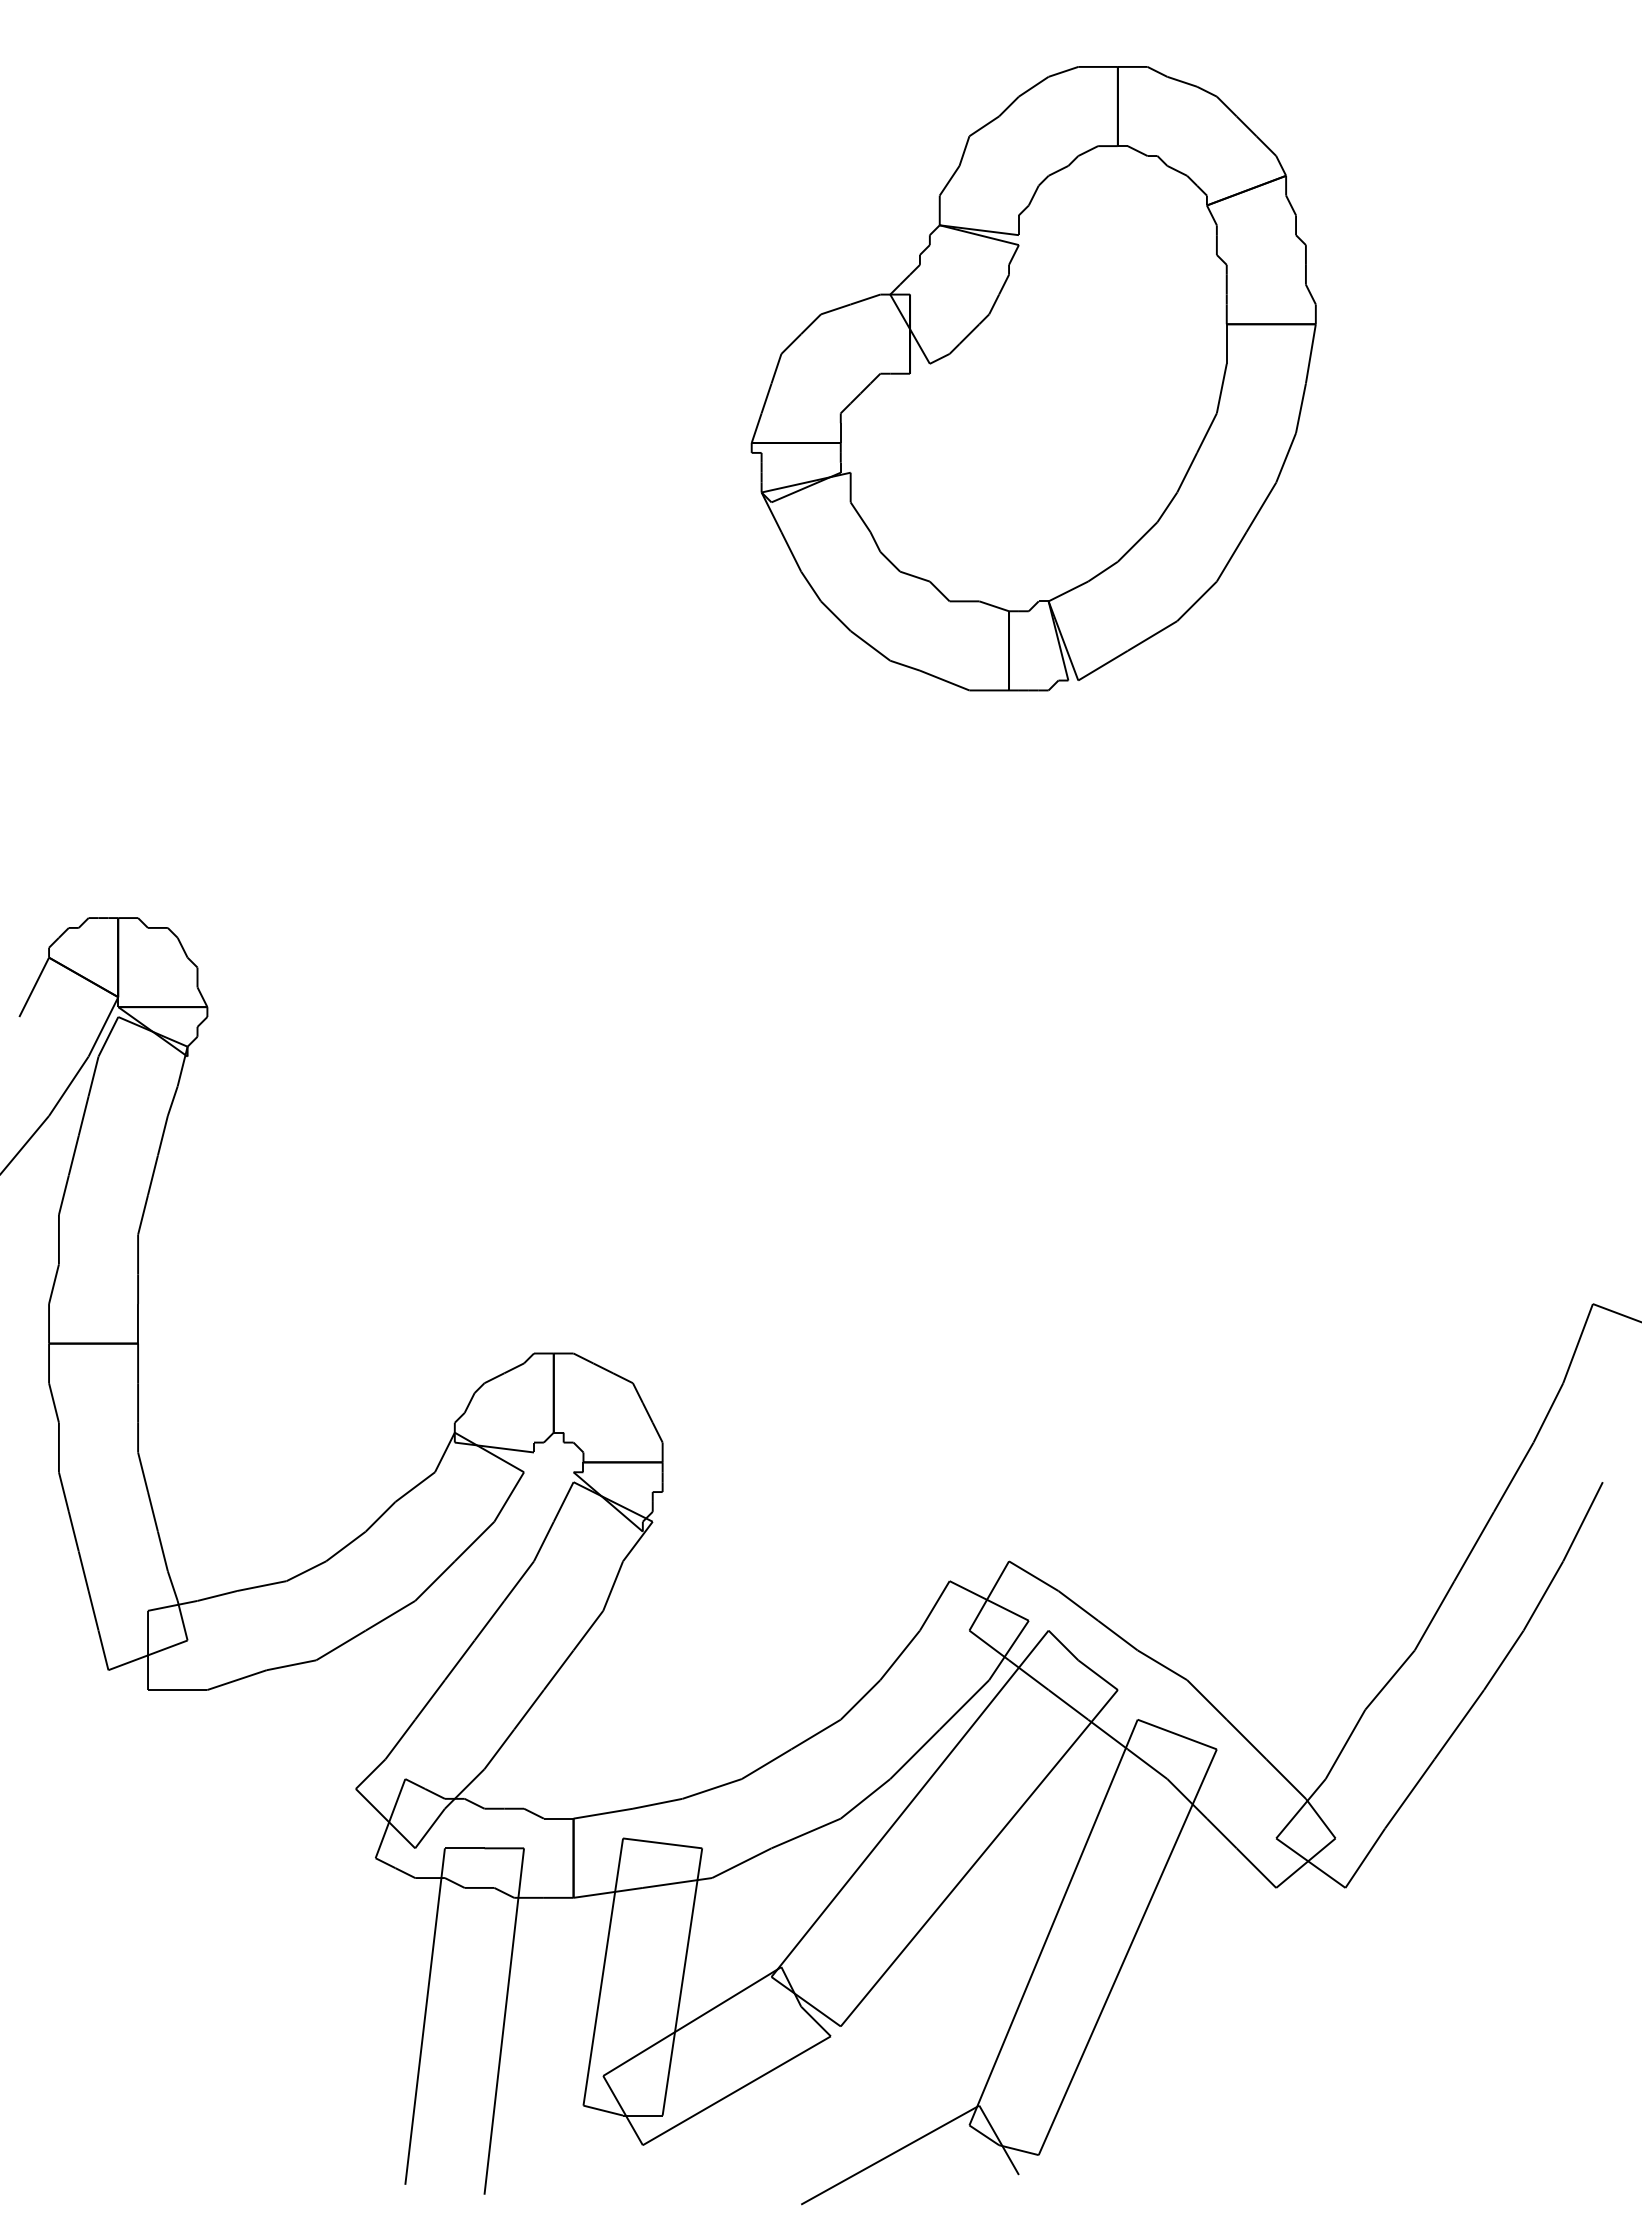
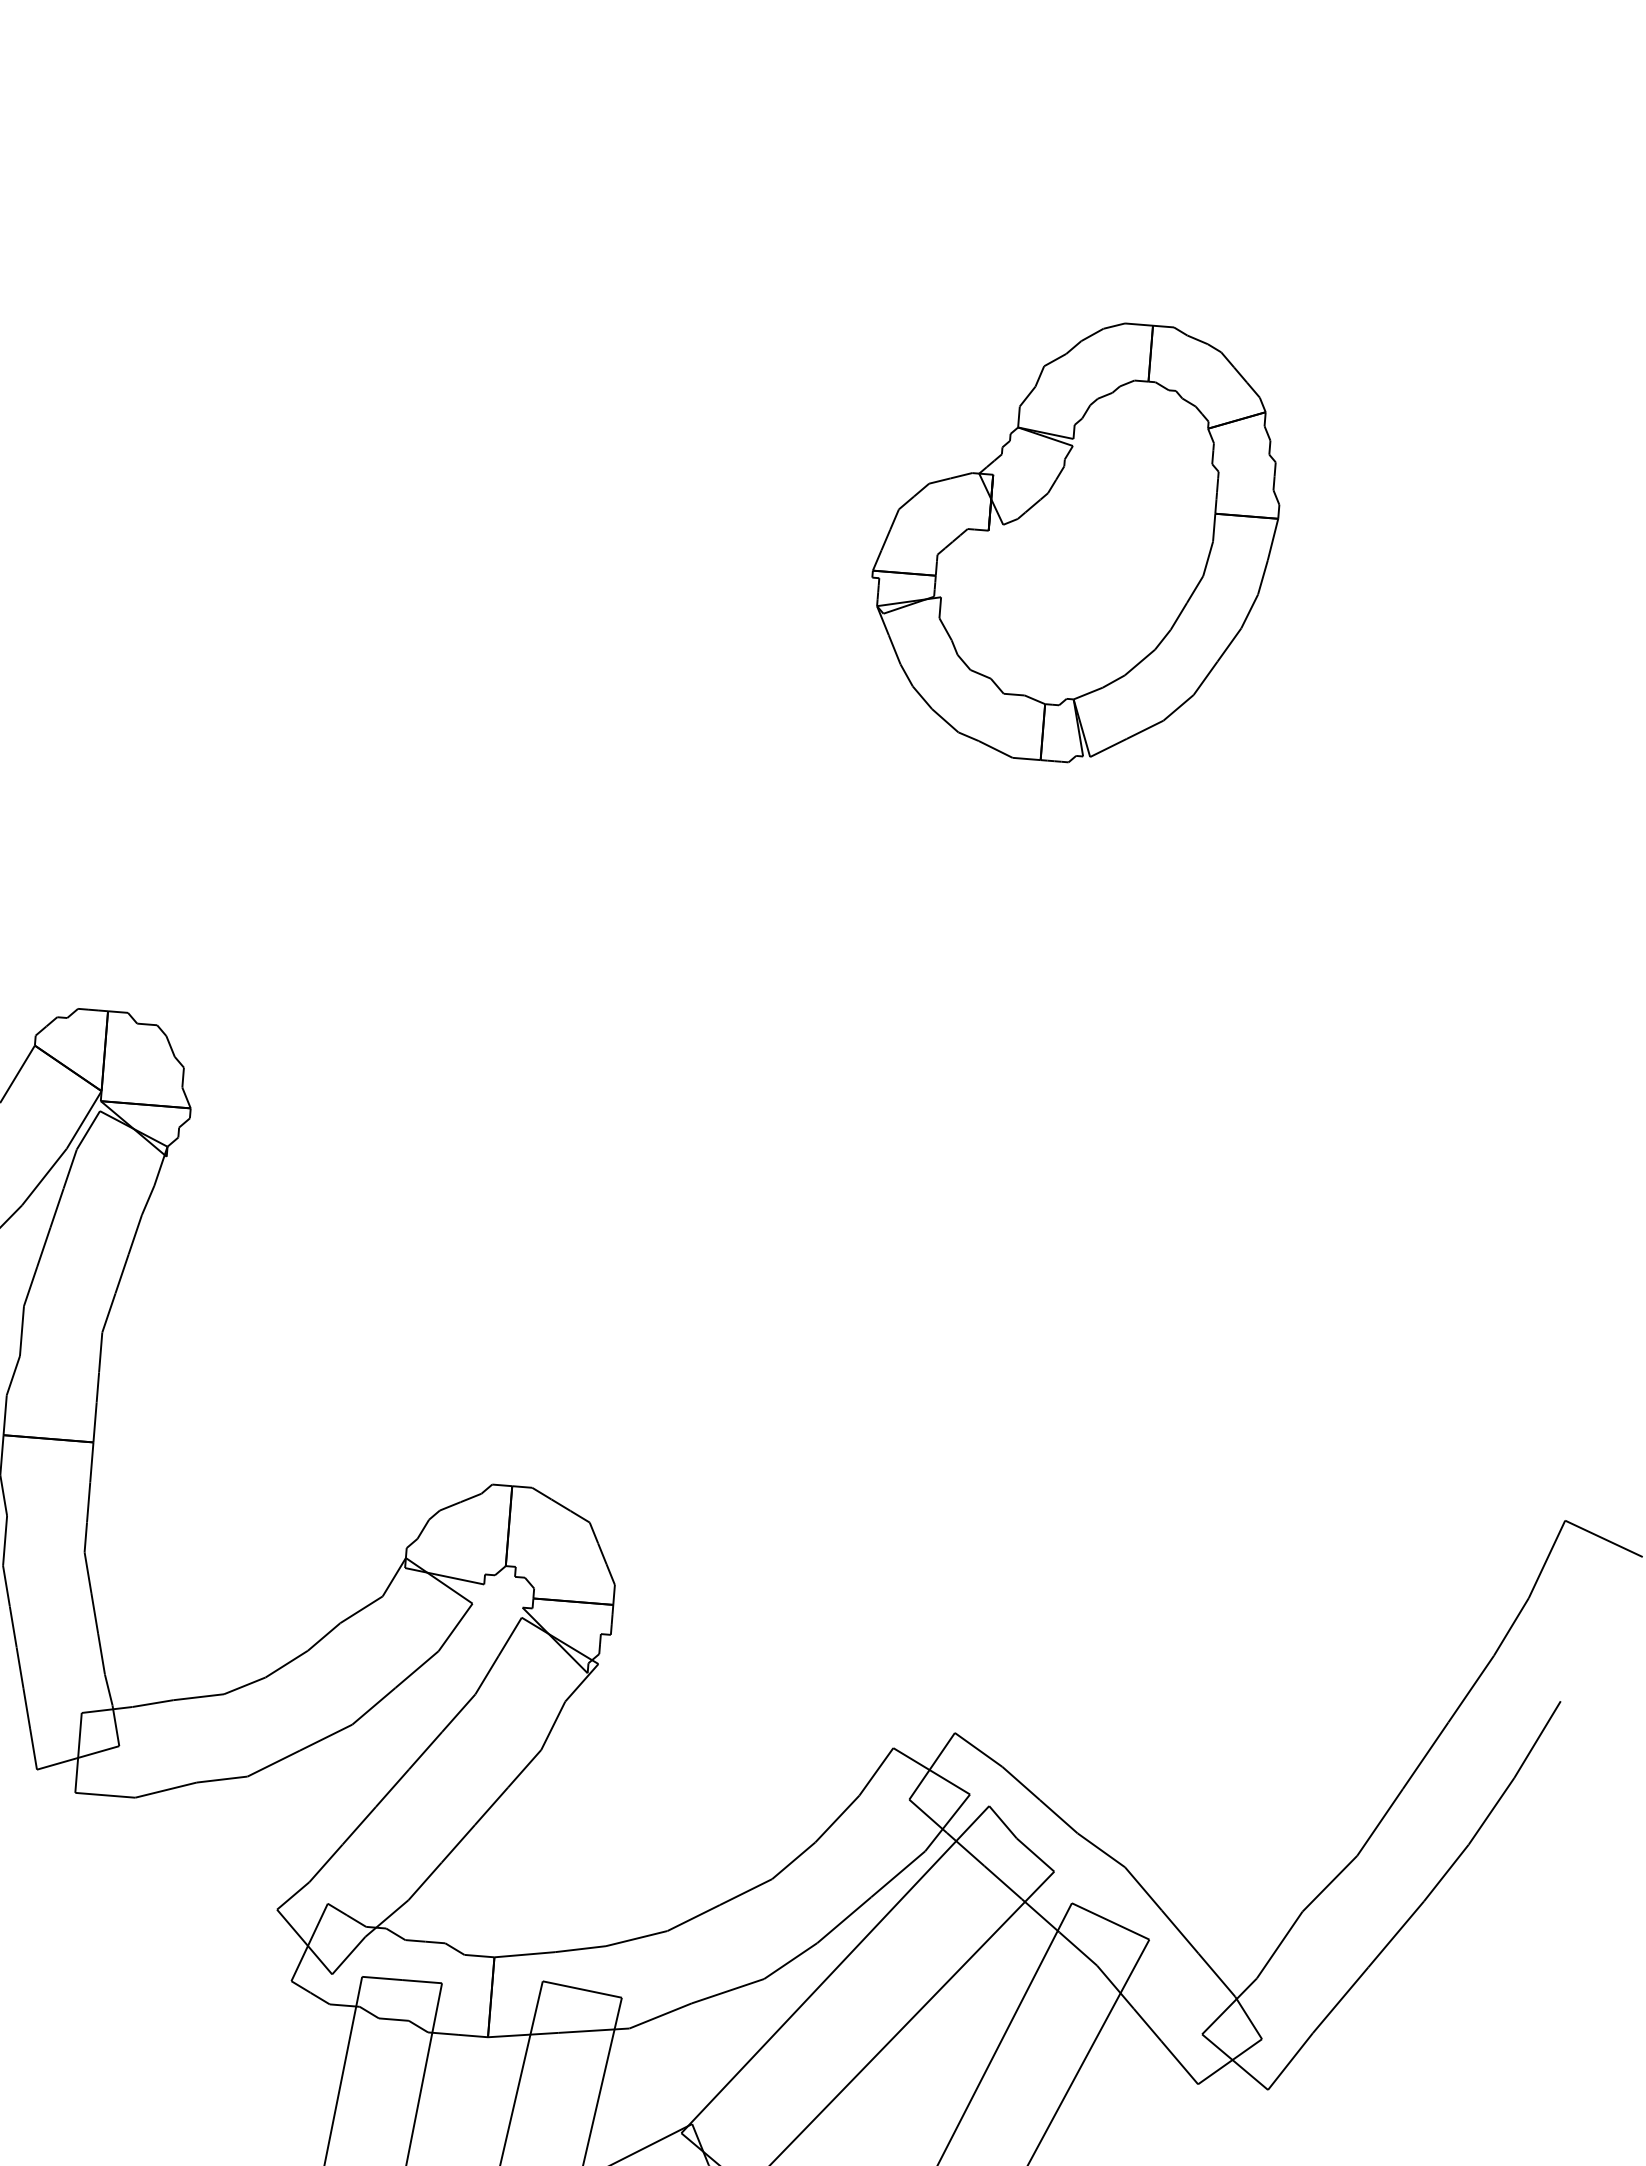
part: (1033, 378) -> (1075, 540), size x0.7

